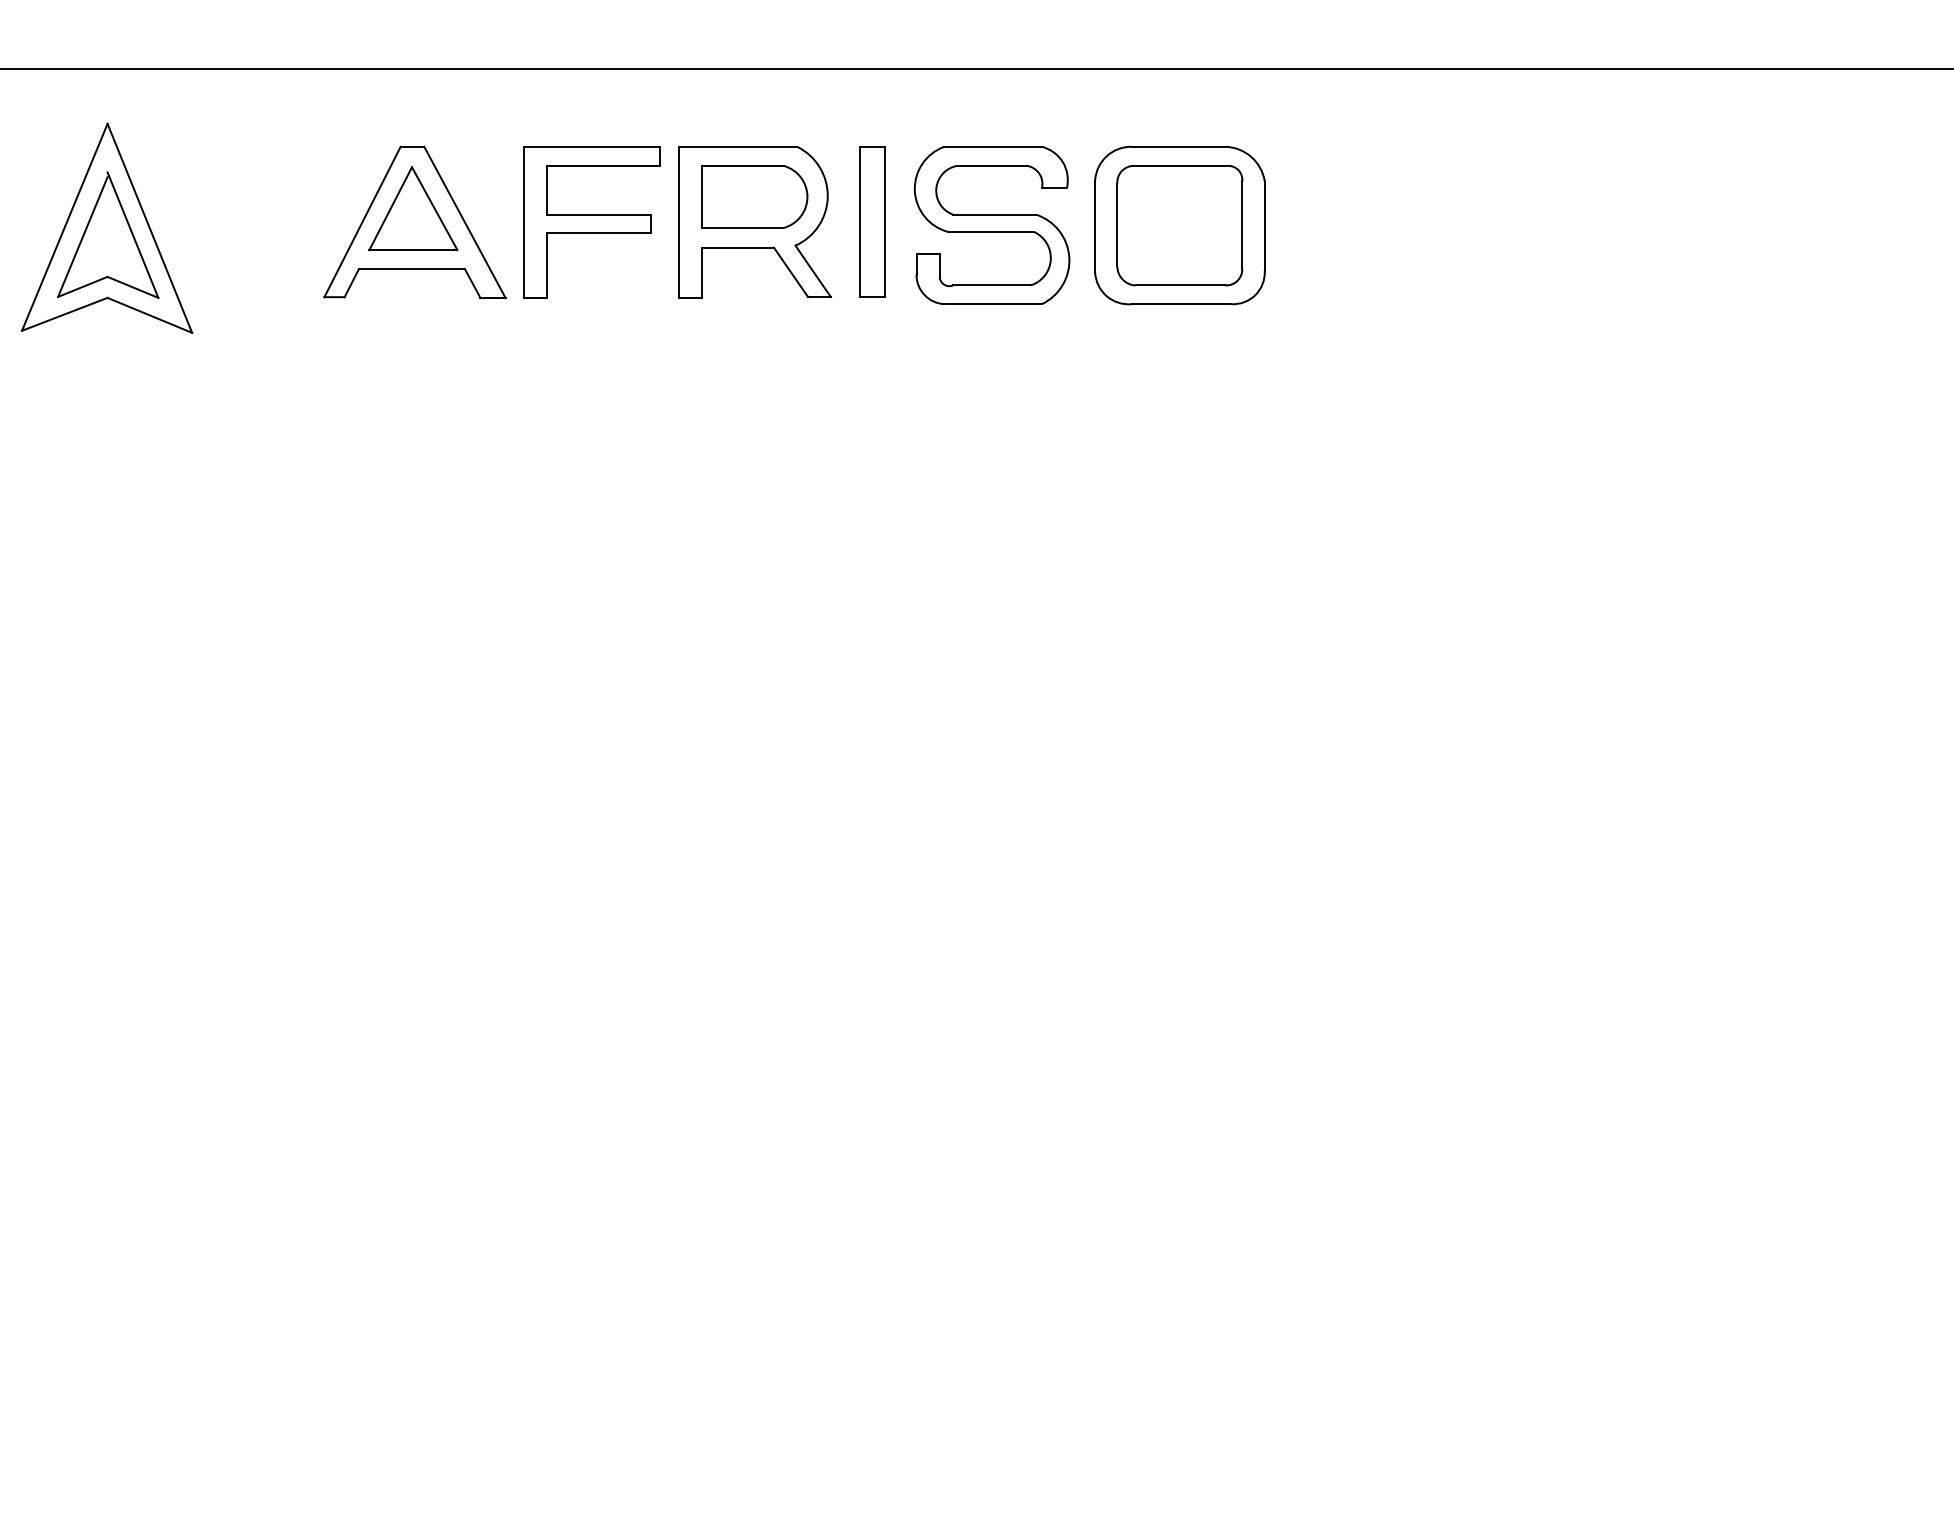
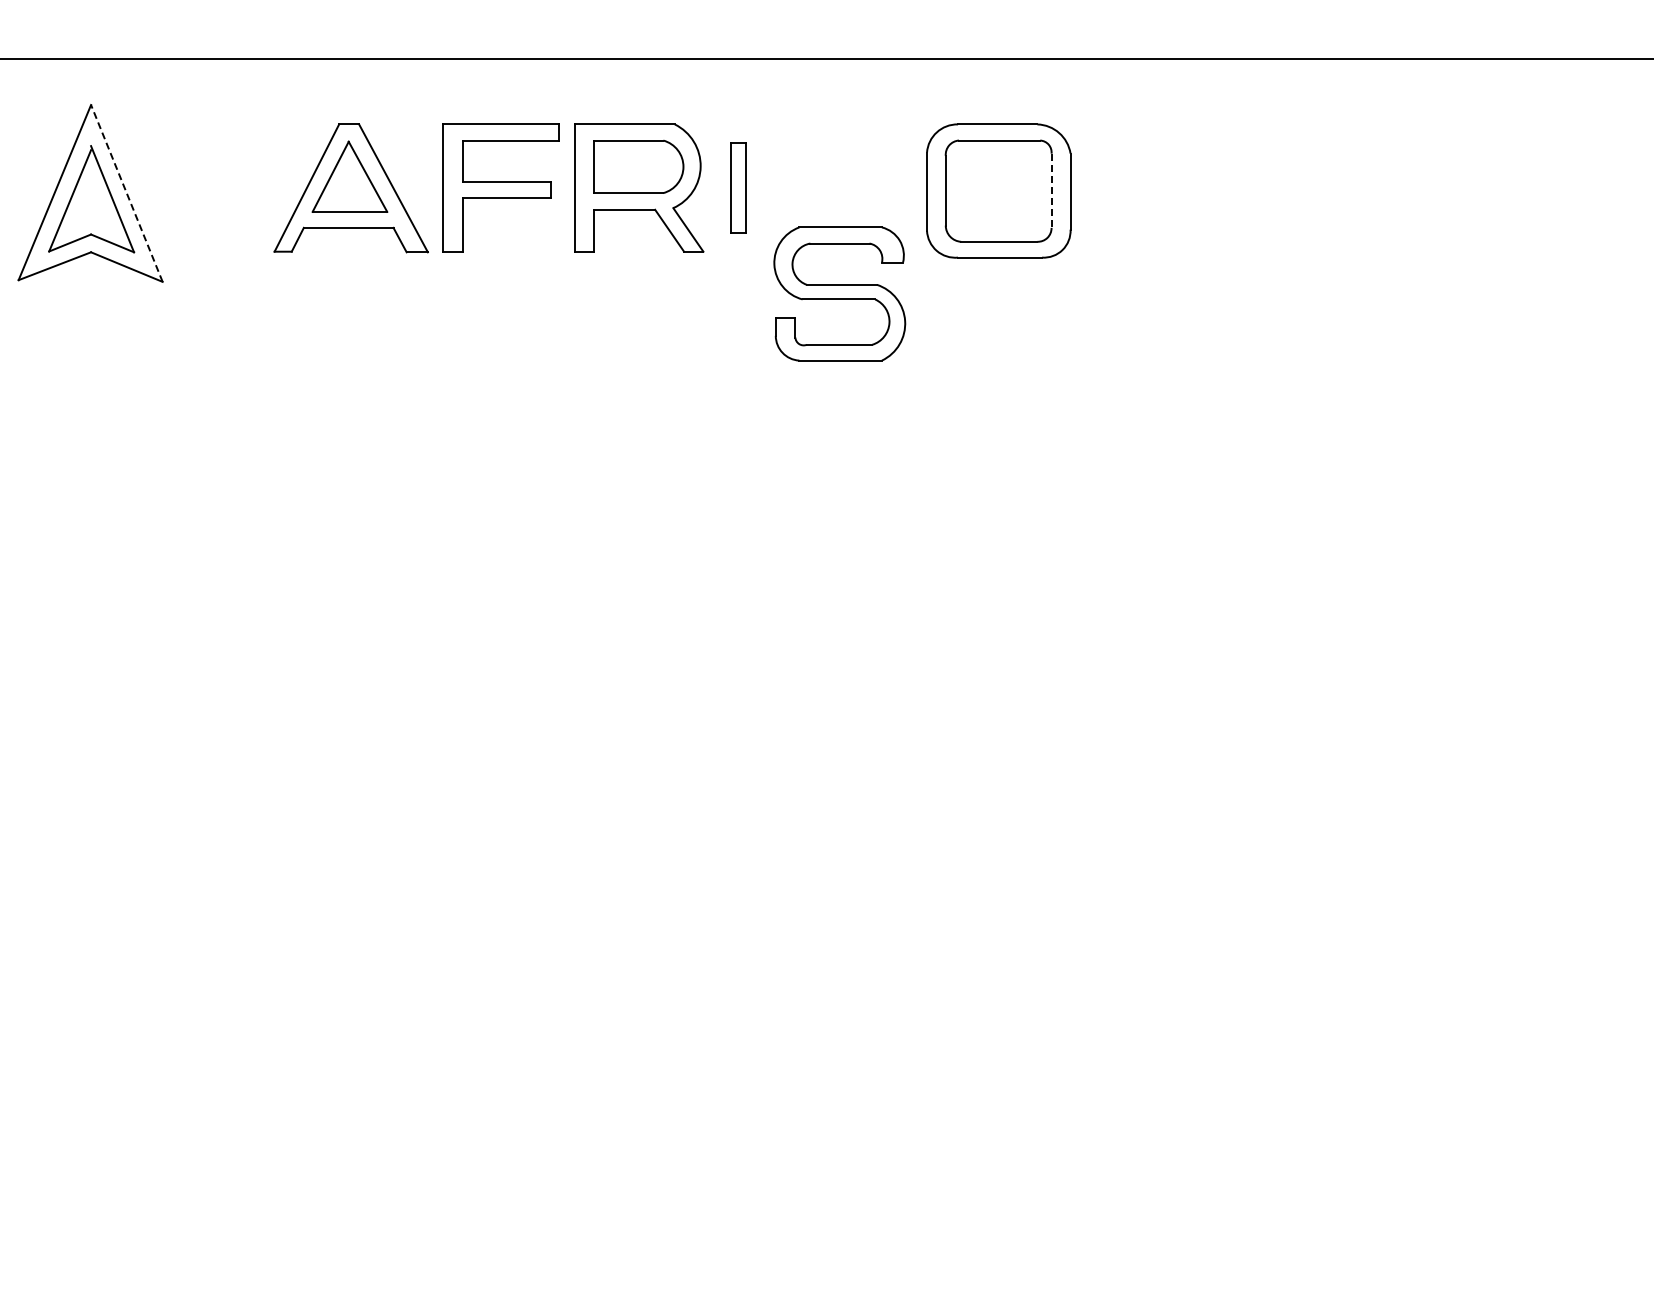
part: (872, 221) -> (738, 187), size x0.7
part: (991, 224) -> (839, 293), moved
line: (1242, 226) -> (1051, 191), solid -> dashed
line: (149, 227) -> (126, 192), solid -> dashed

